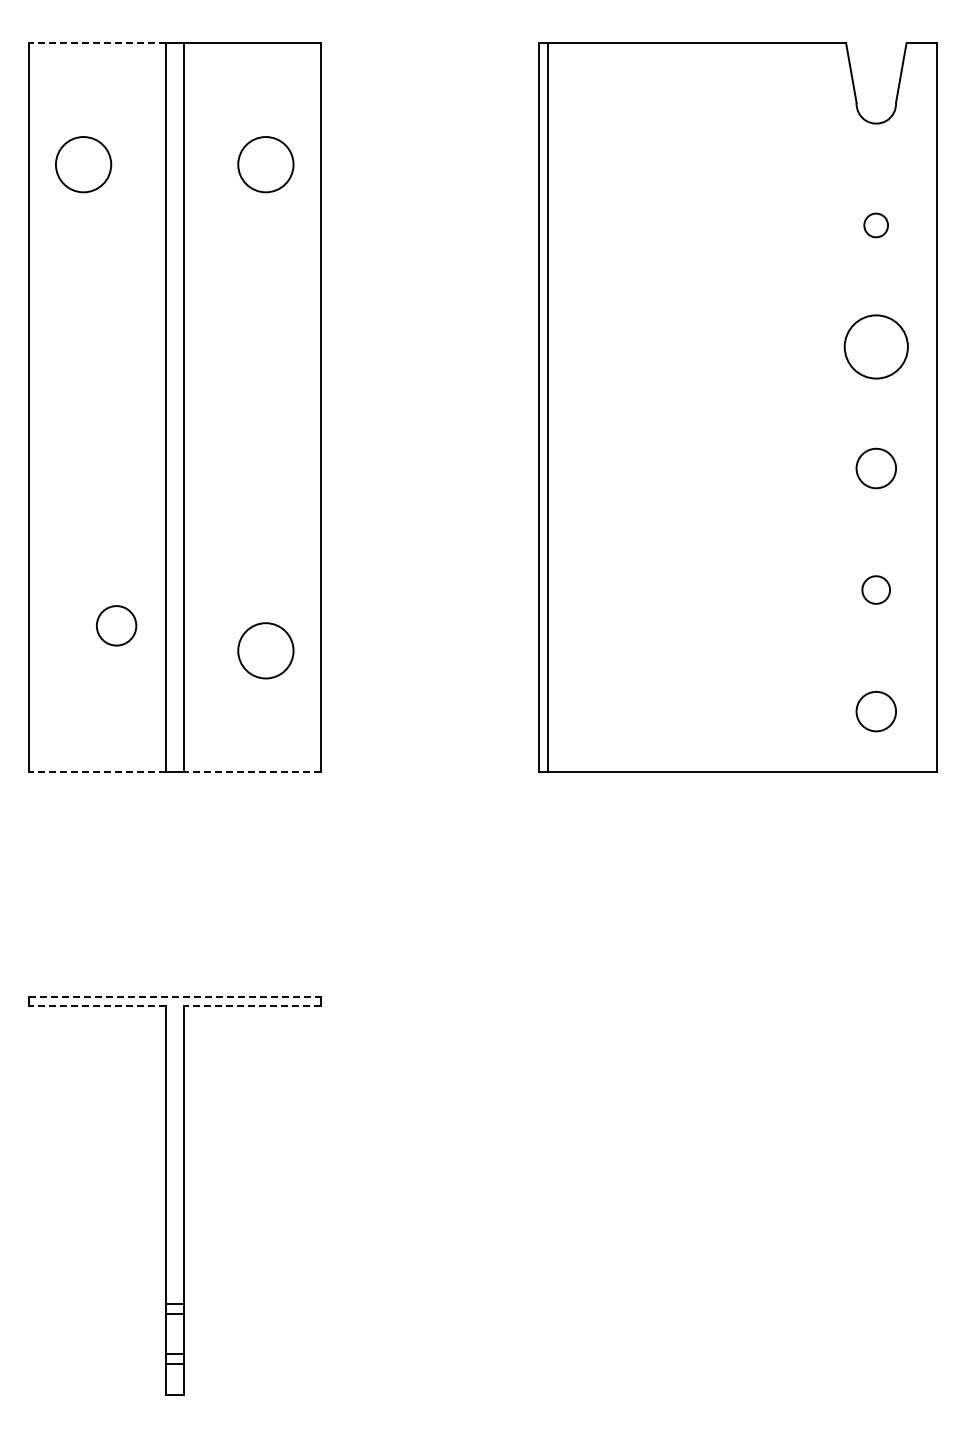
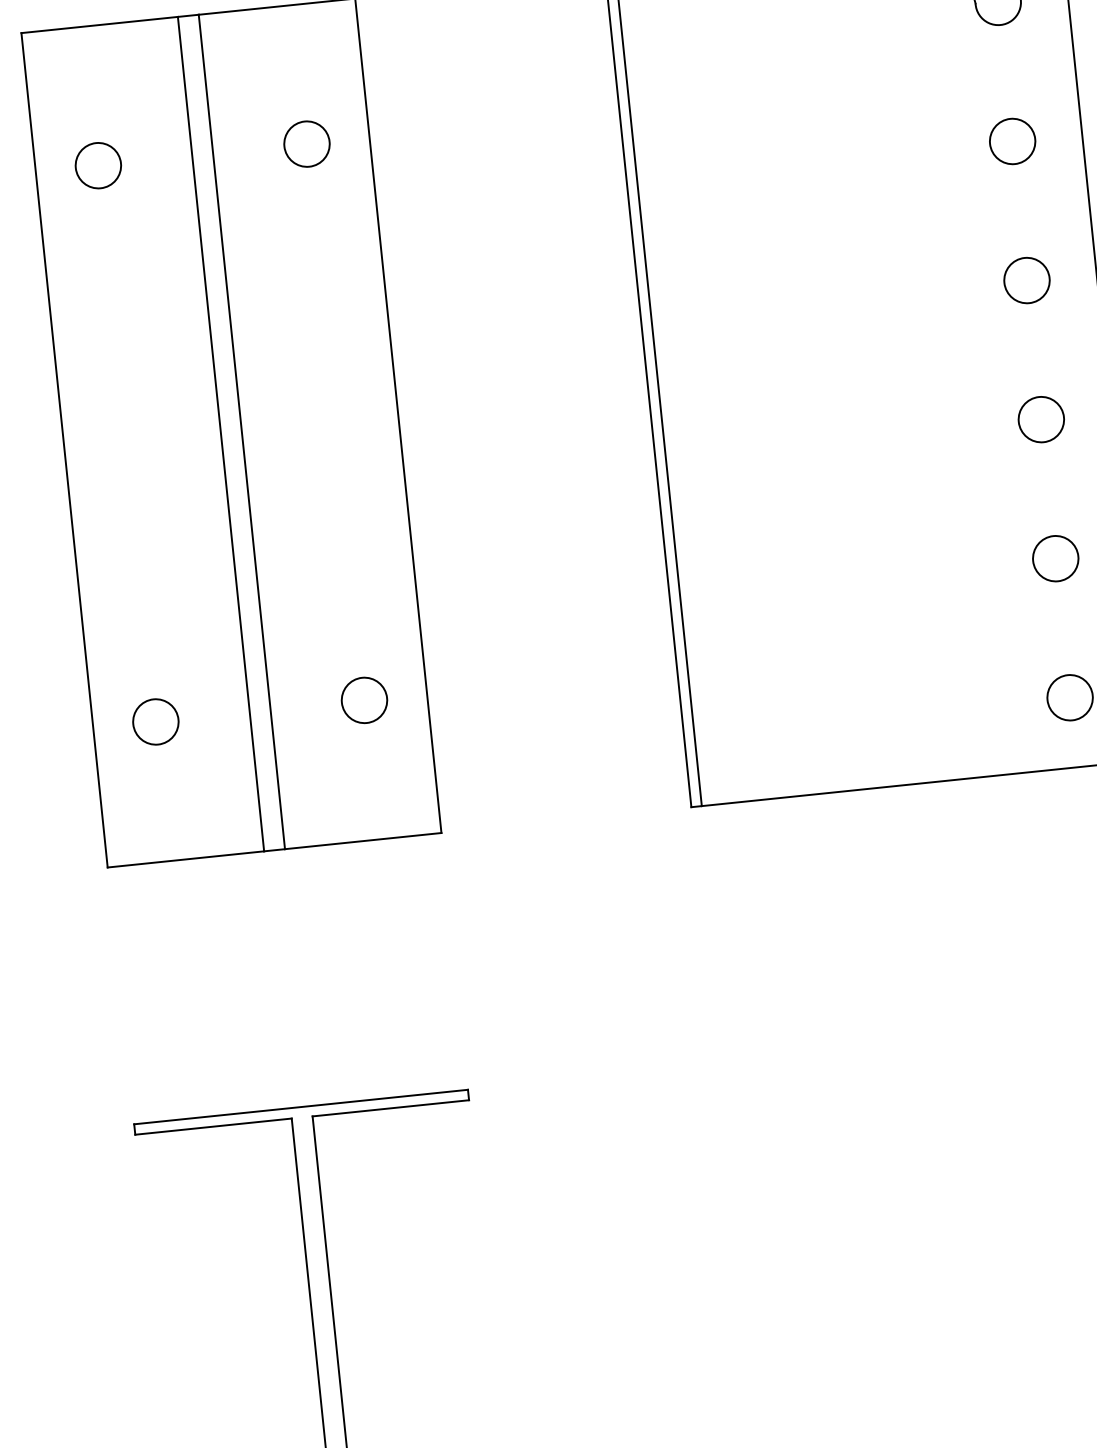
line: (96, 43) -> (98, 25), dashed -> solid
circle: (83, 164) -> (98, 165), size x0.71
circle: (265, 164) -> (306, 143), size x0.71
circle: (875, 225) -> (1011, 141), size x1.67
circle: (876, 346) -> (1027, 279), size x0.62
circle: (875, 589) -> (1054, 558), size x1.43
circle: (116, 625) -> (155, 721), moved
circle: (265, 650) -> (363, 700), size x0.71
line: (96, 772) -> (185, 859), dashed -> solid
line: (251, 772) -> (362, 841), dashed -> solid
line: (174, 996) -> (300, 1106), dashed -> solid
line: (96, 1005) -> (212, 1126), dashed -> solid
line: (251, 1005) -> (389, 1107), dashed -> solid

